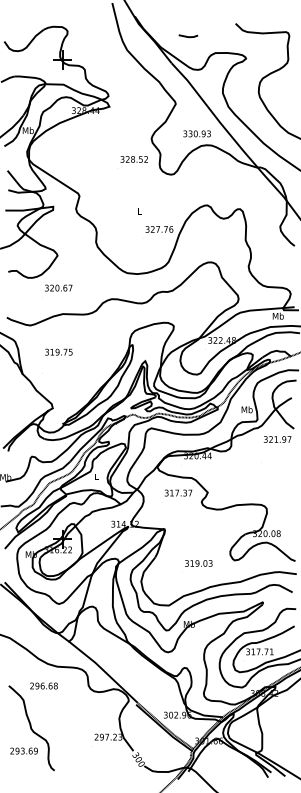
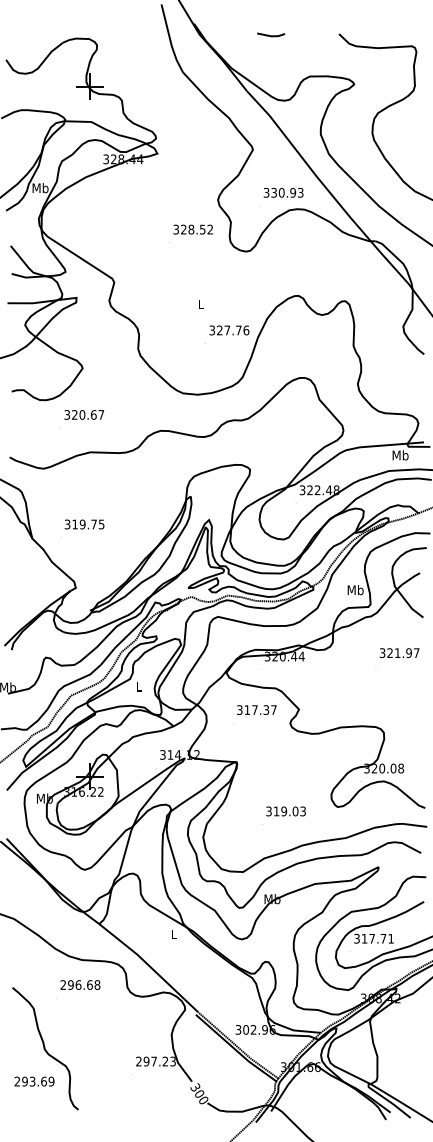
line: (188, 36) -> (271, 35), moved
text: (58, 351) -> (84, 523), moved
text: (277, 439) -> (399, 653), moved
text: (43, 685) -> (79, 984), moved

